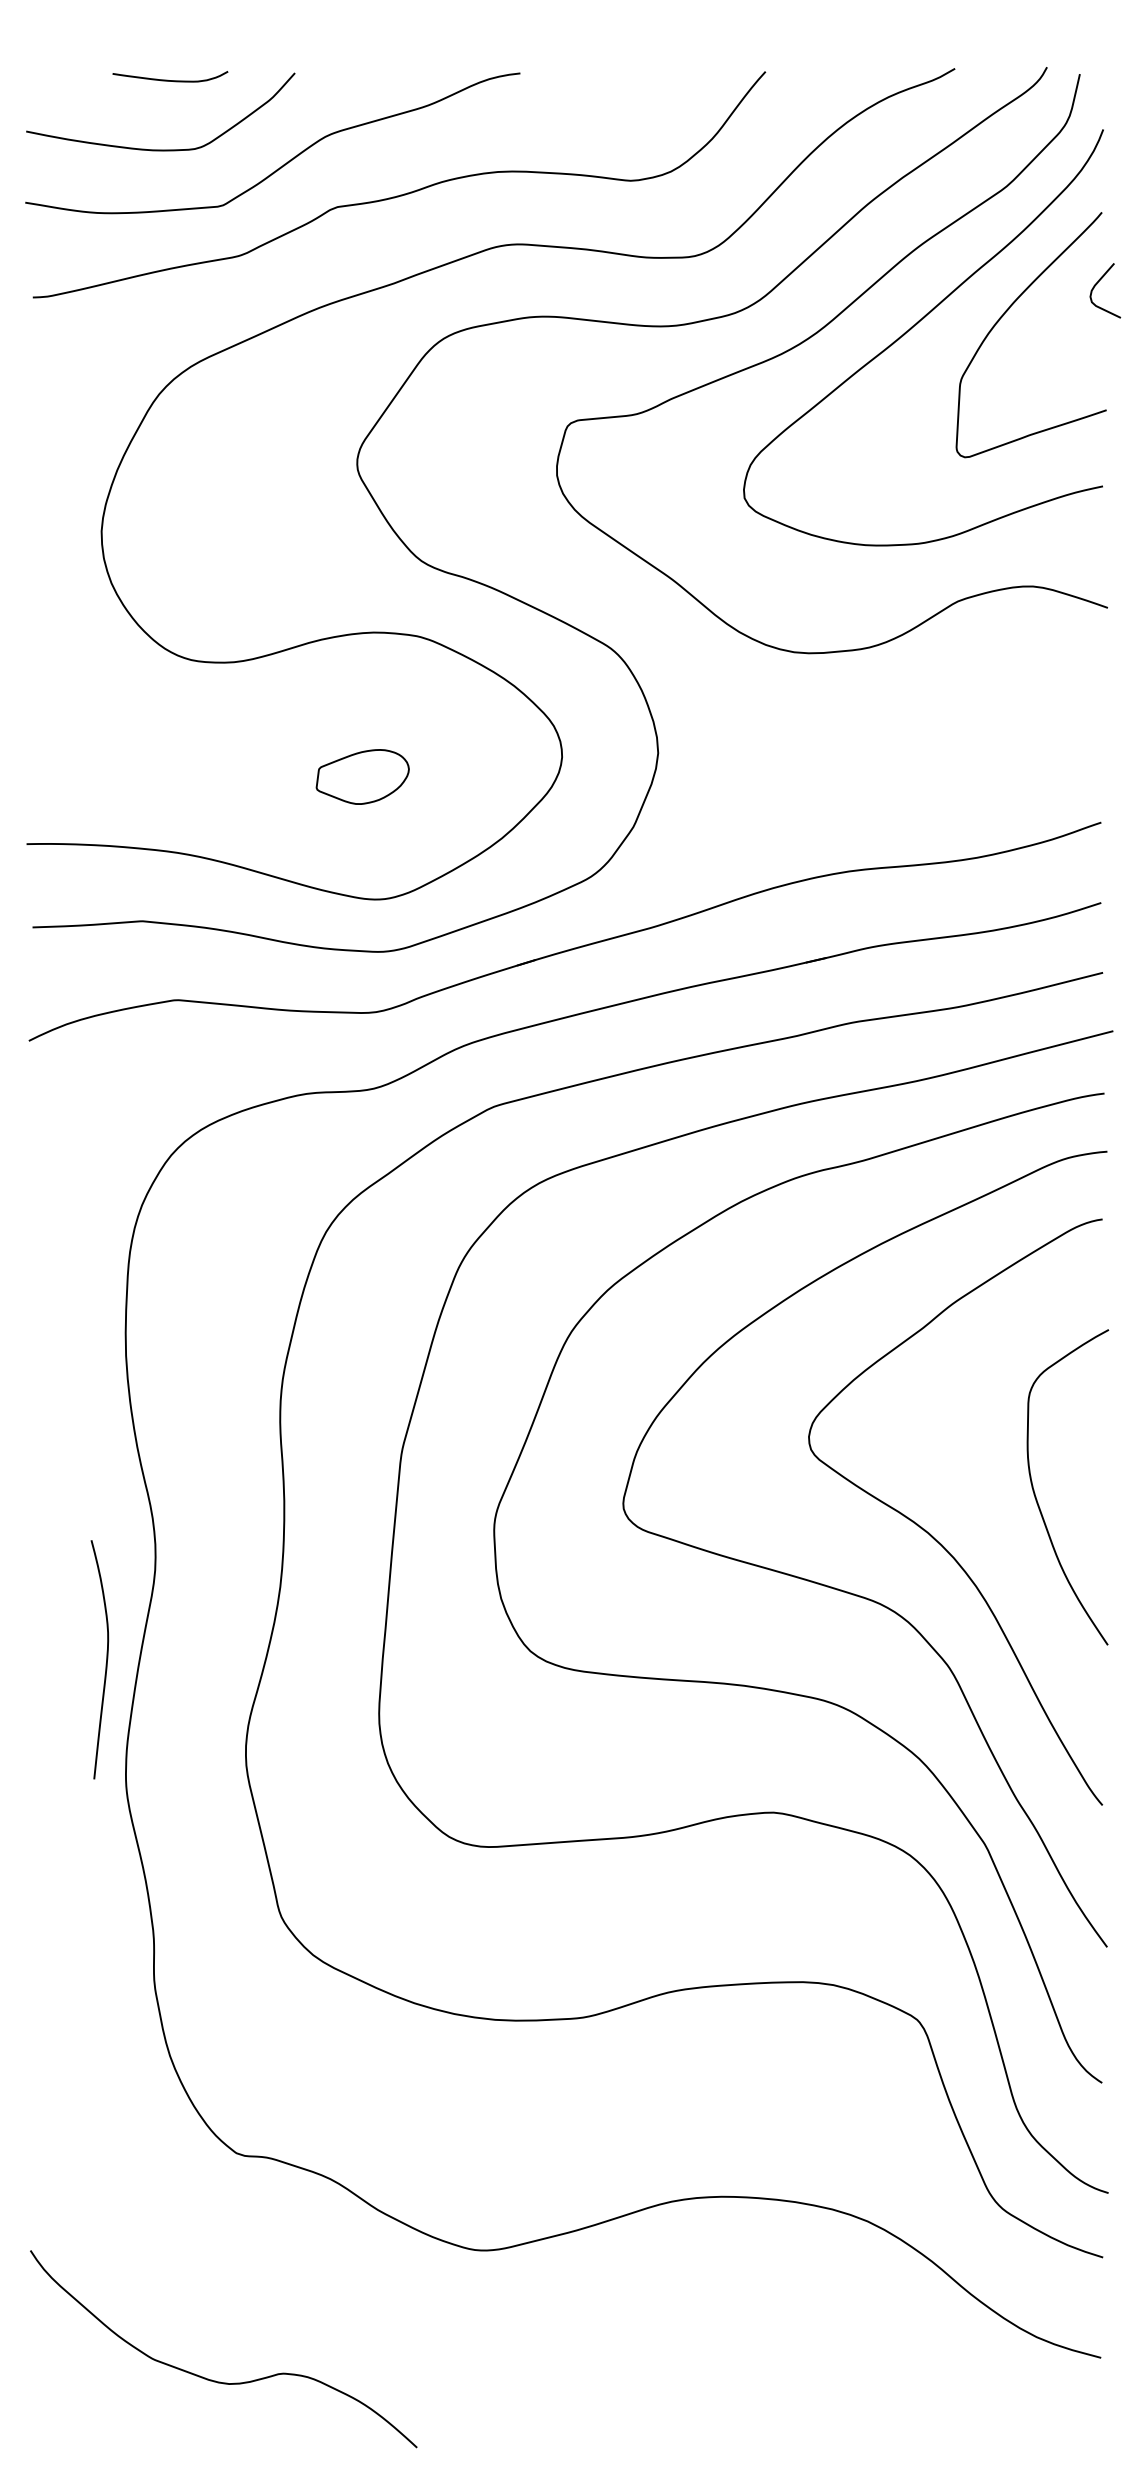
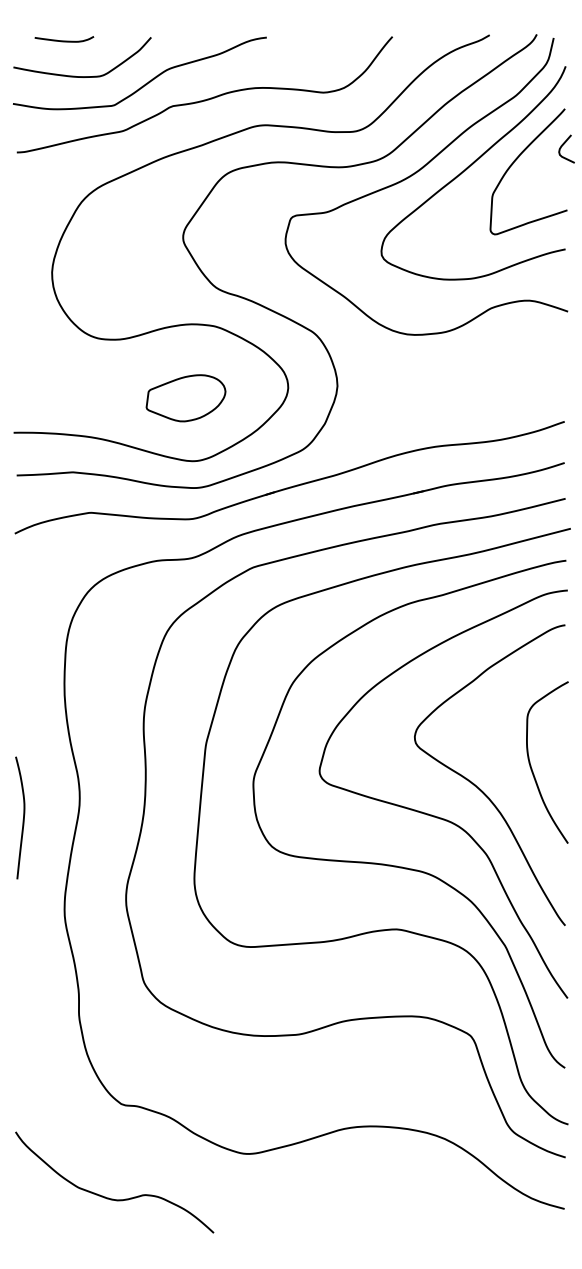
curve: (170, 79) -> (64, 40), moved
part: (361, 777) -> (185, 398), size x1.67
curve: (104, 1662) -> (22, 819), moved
curve: (221, 2380) -> (113, 1198), moved

